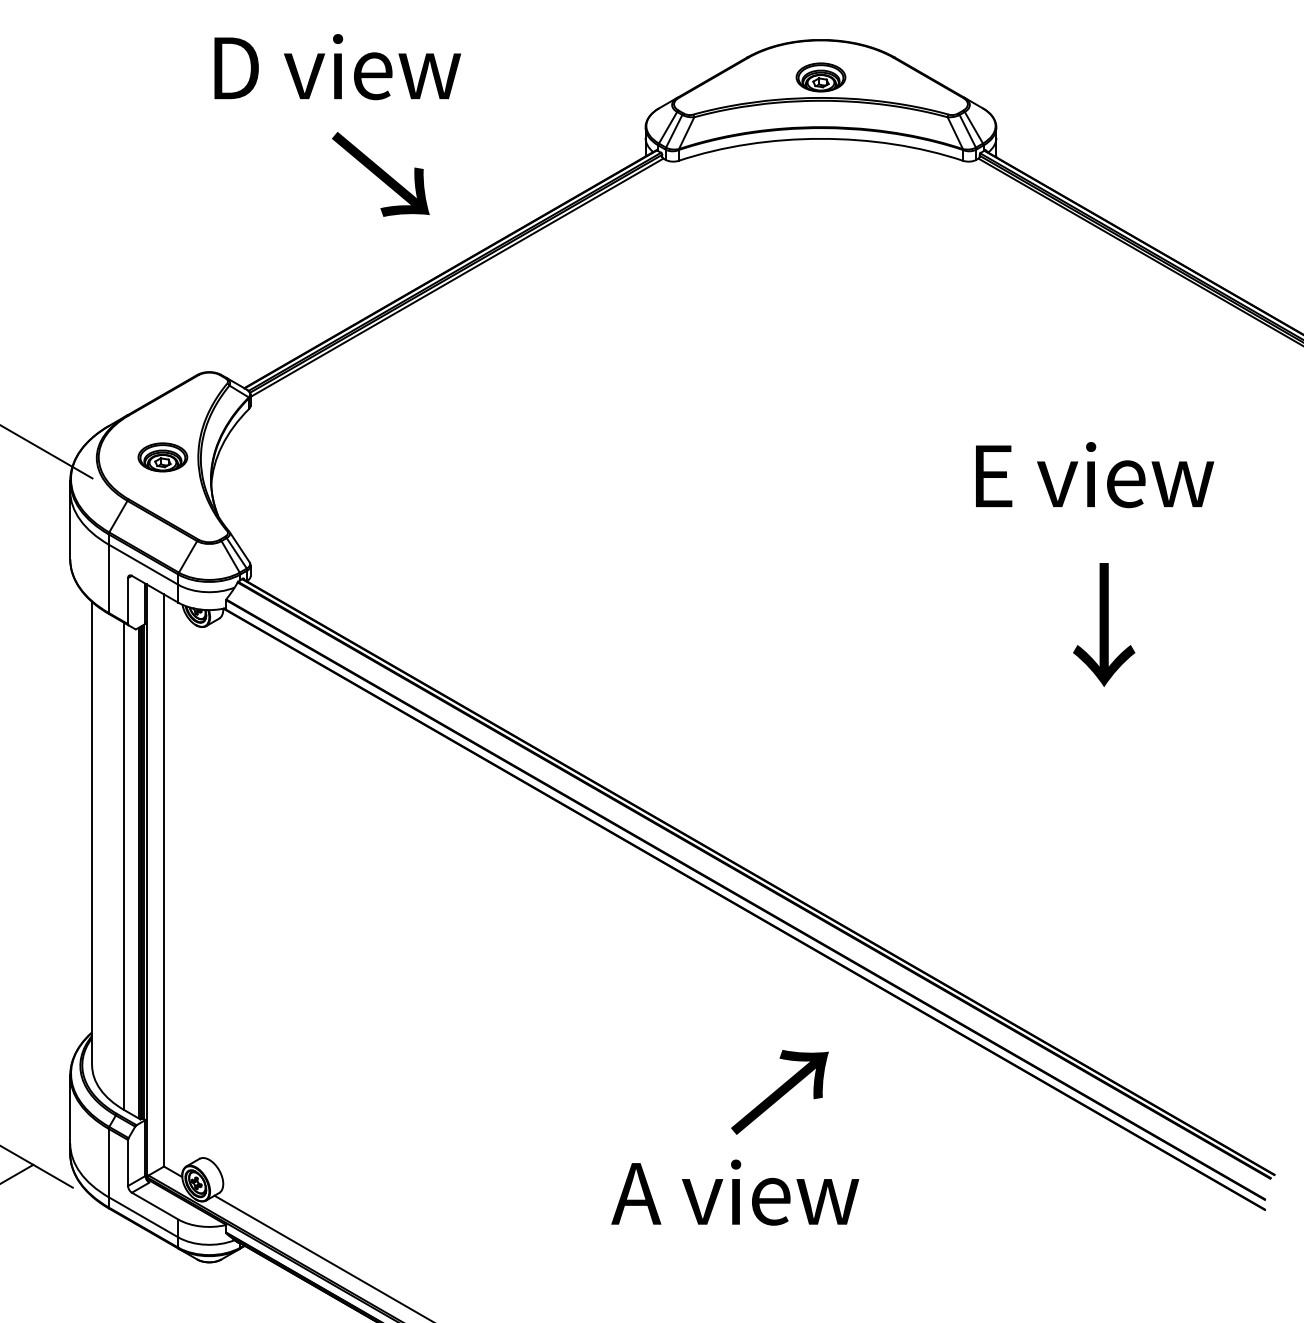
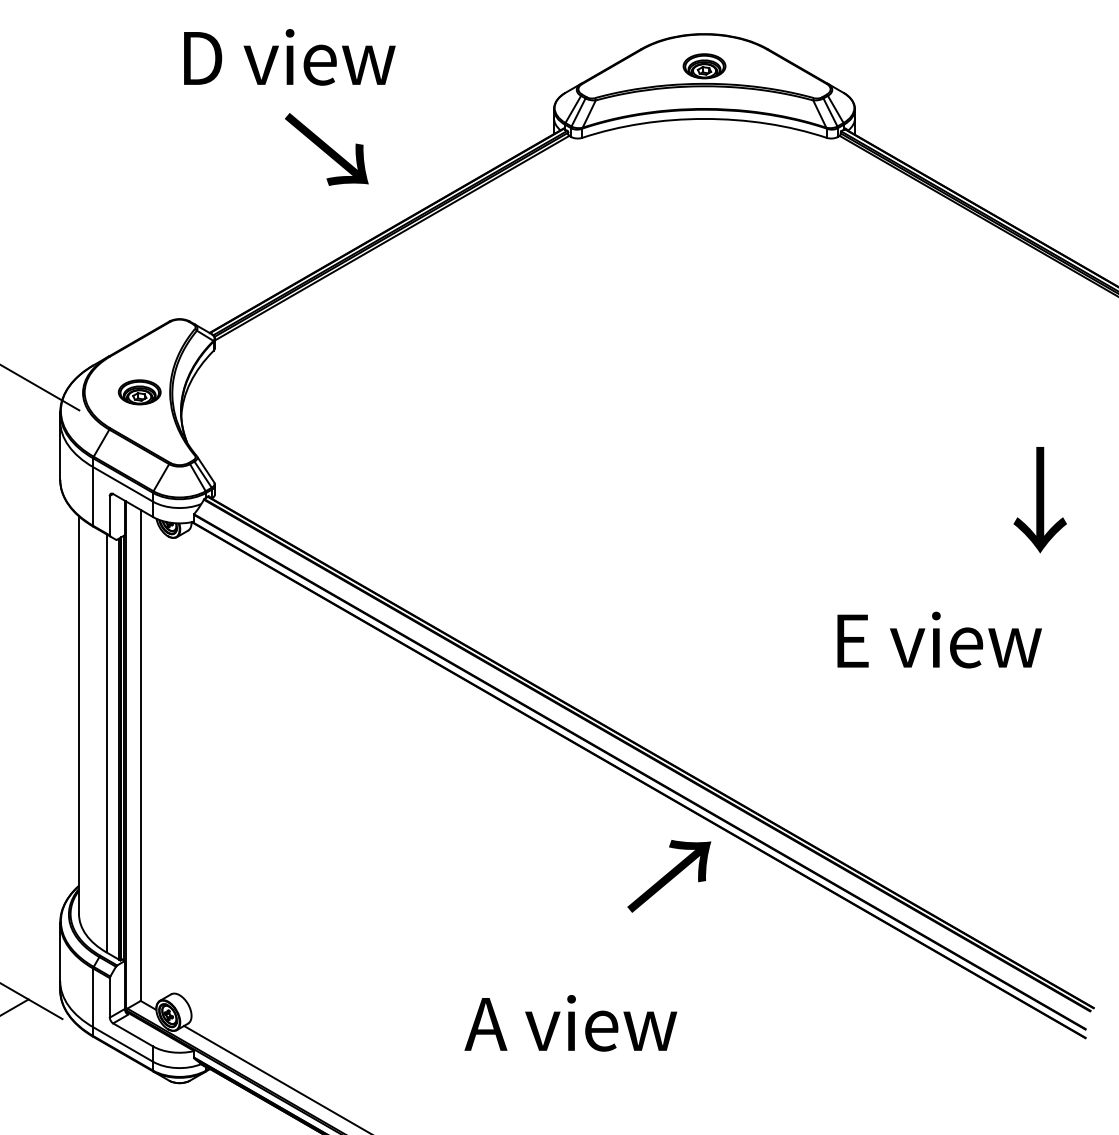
text: (1095, 475) -> (940, 640), moved
text: (1104, 624) -> (1040, 499), moved
text: (779, 1092) -> (668, 876), moved
text: (735, 1192) -> (571, 1023), moved

